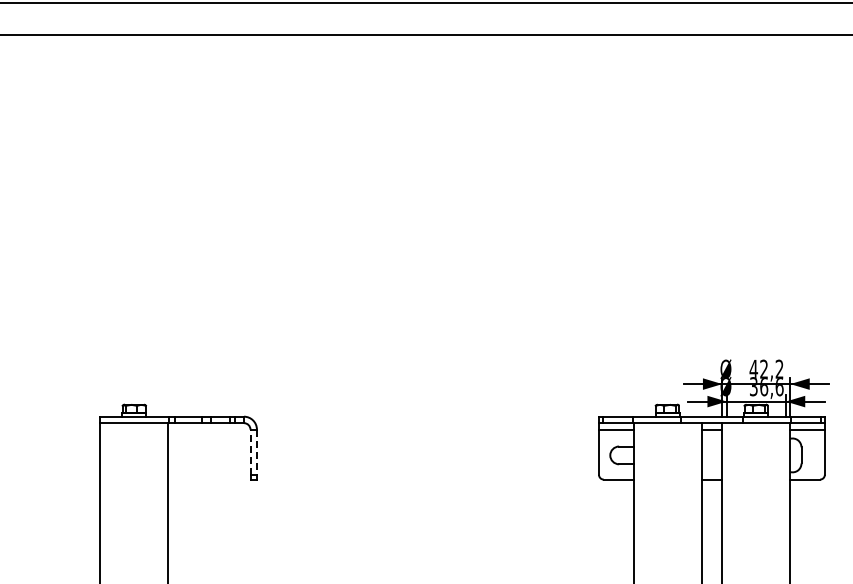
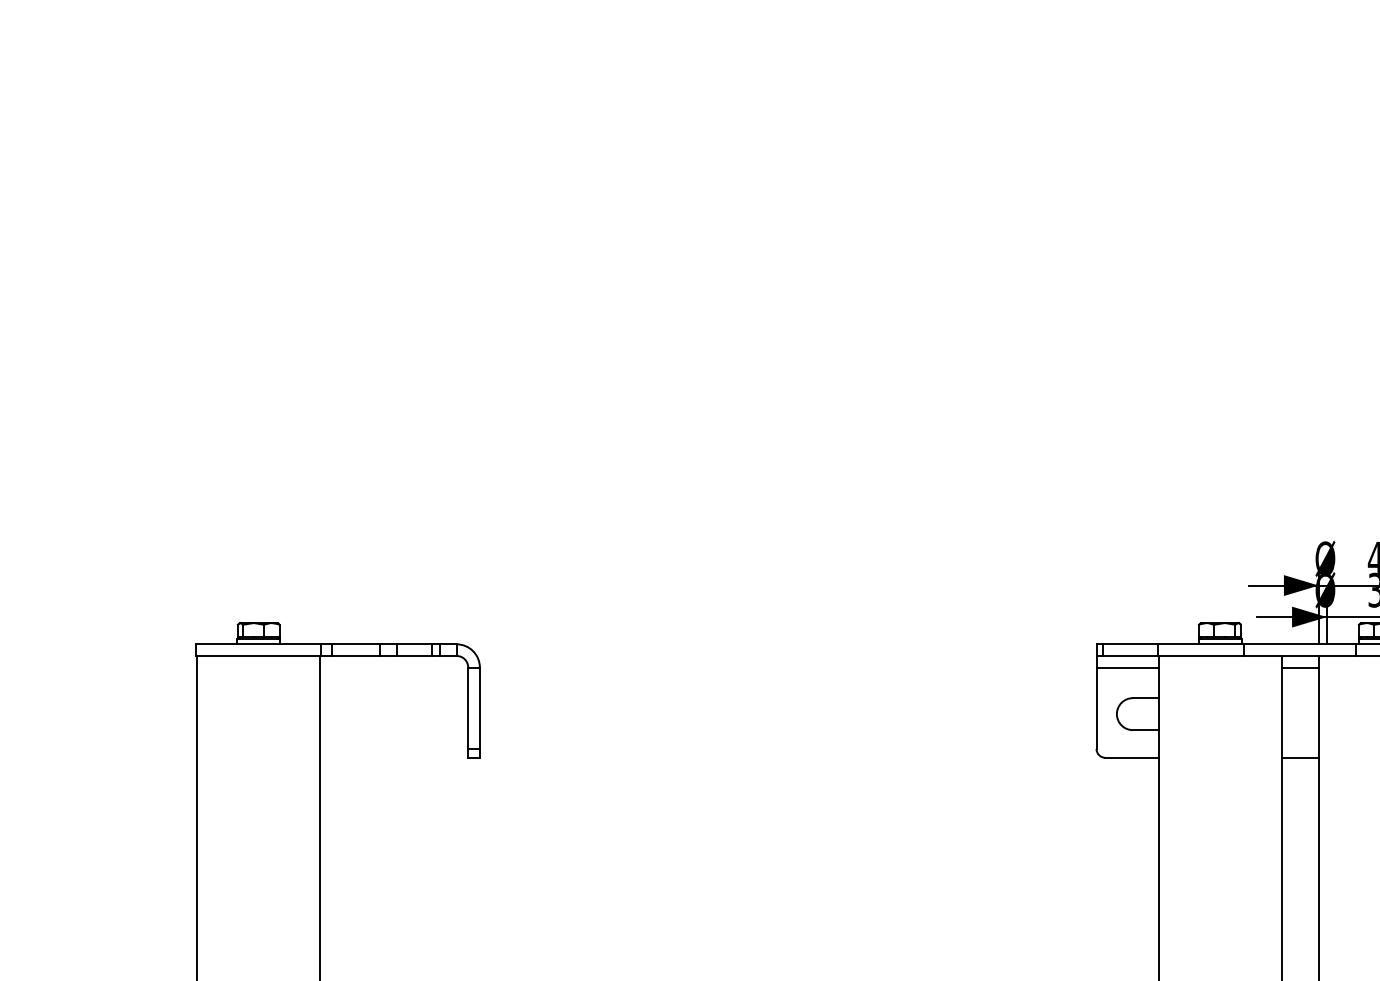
line: (250, 452) -> (468, 708), dashed -> solid
line: (256, 452) -> (479, 708), dashed -> solid

